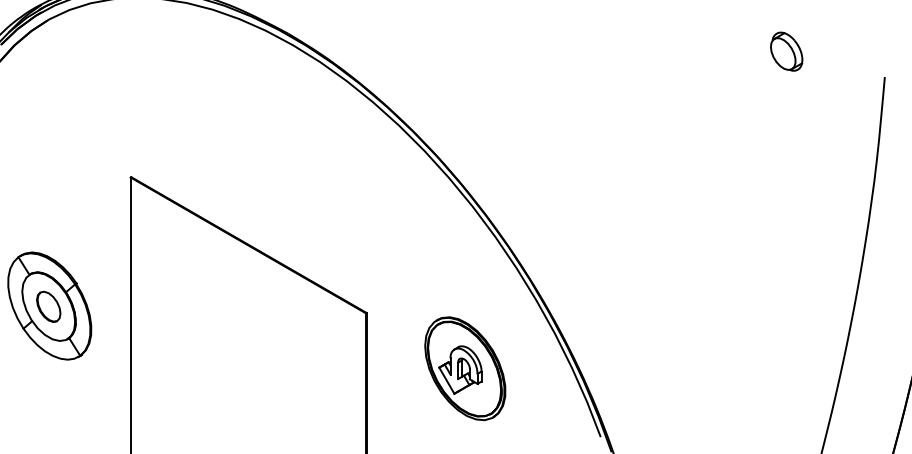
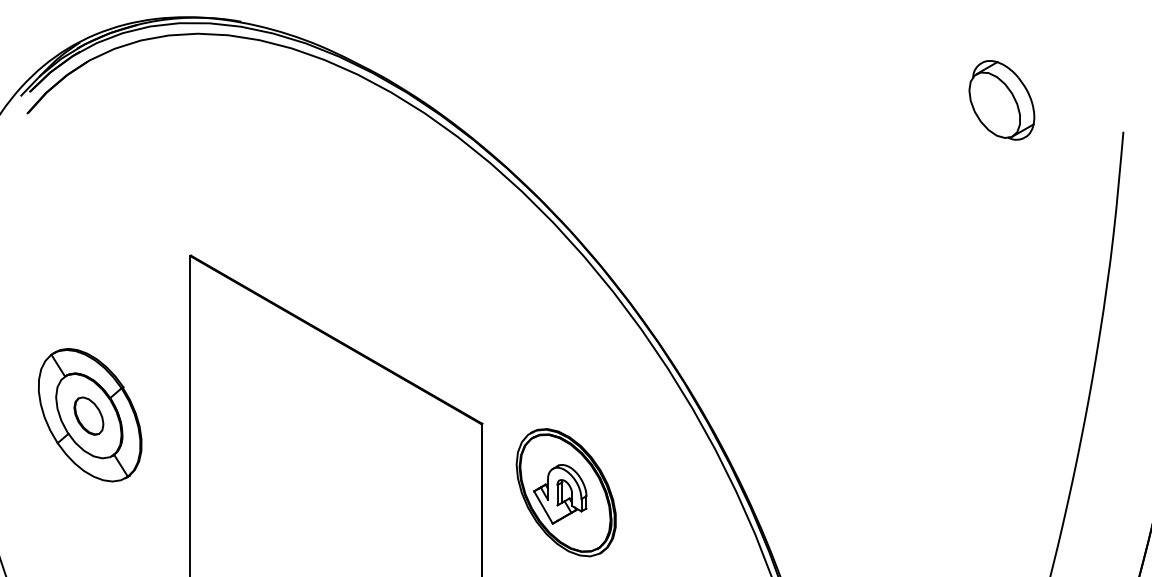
part: (786, 51) -> (1001, 100), size x1.67
part: (464, 368) -> (565, 492), moved

